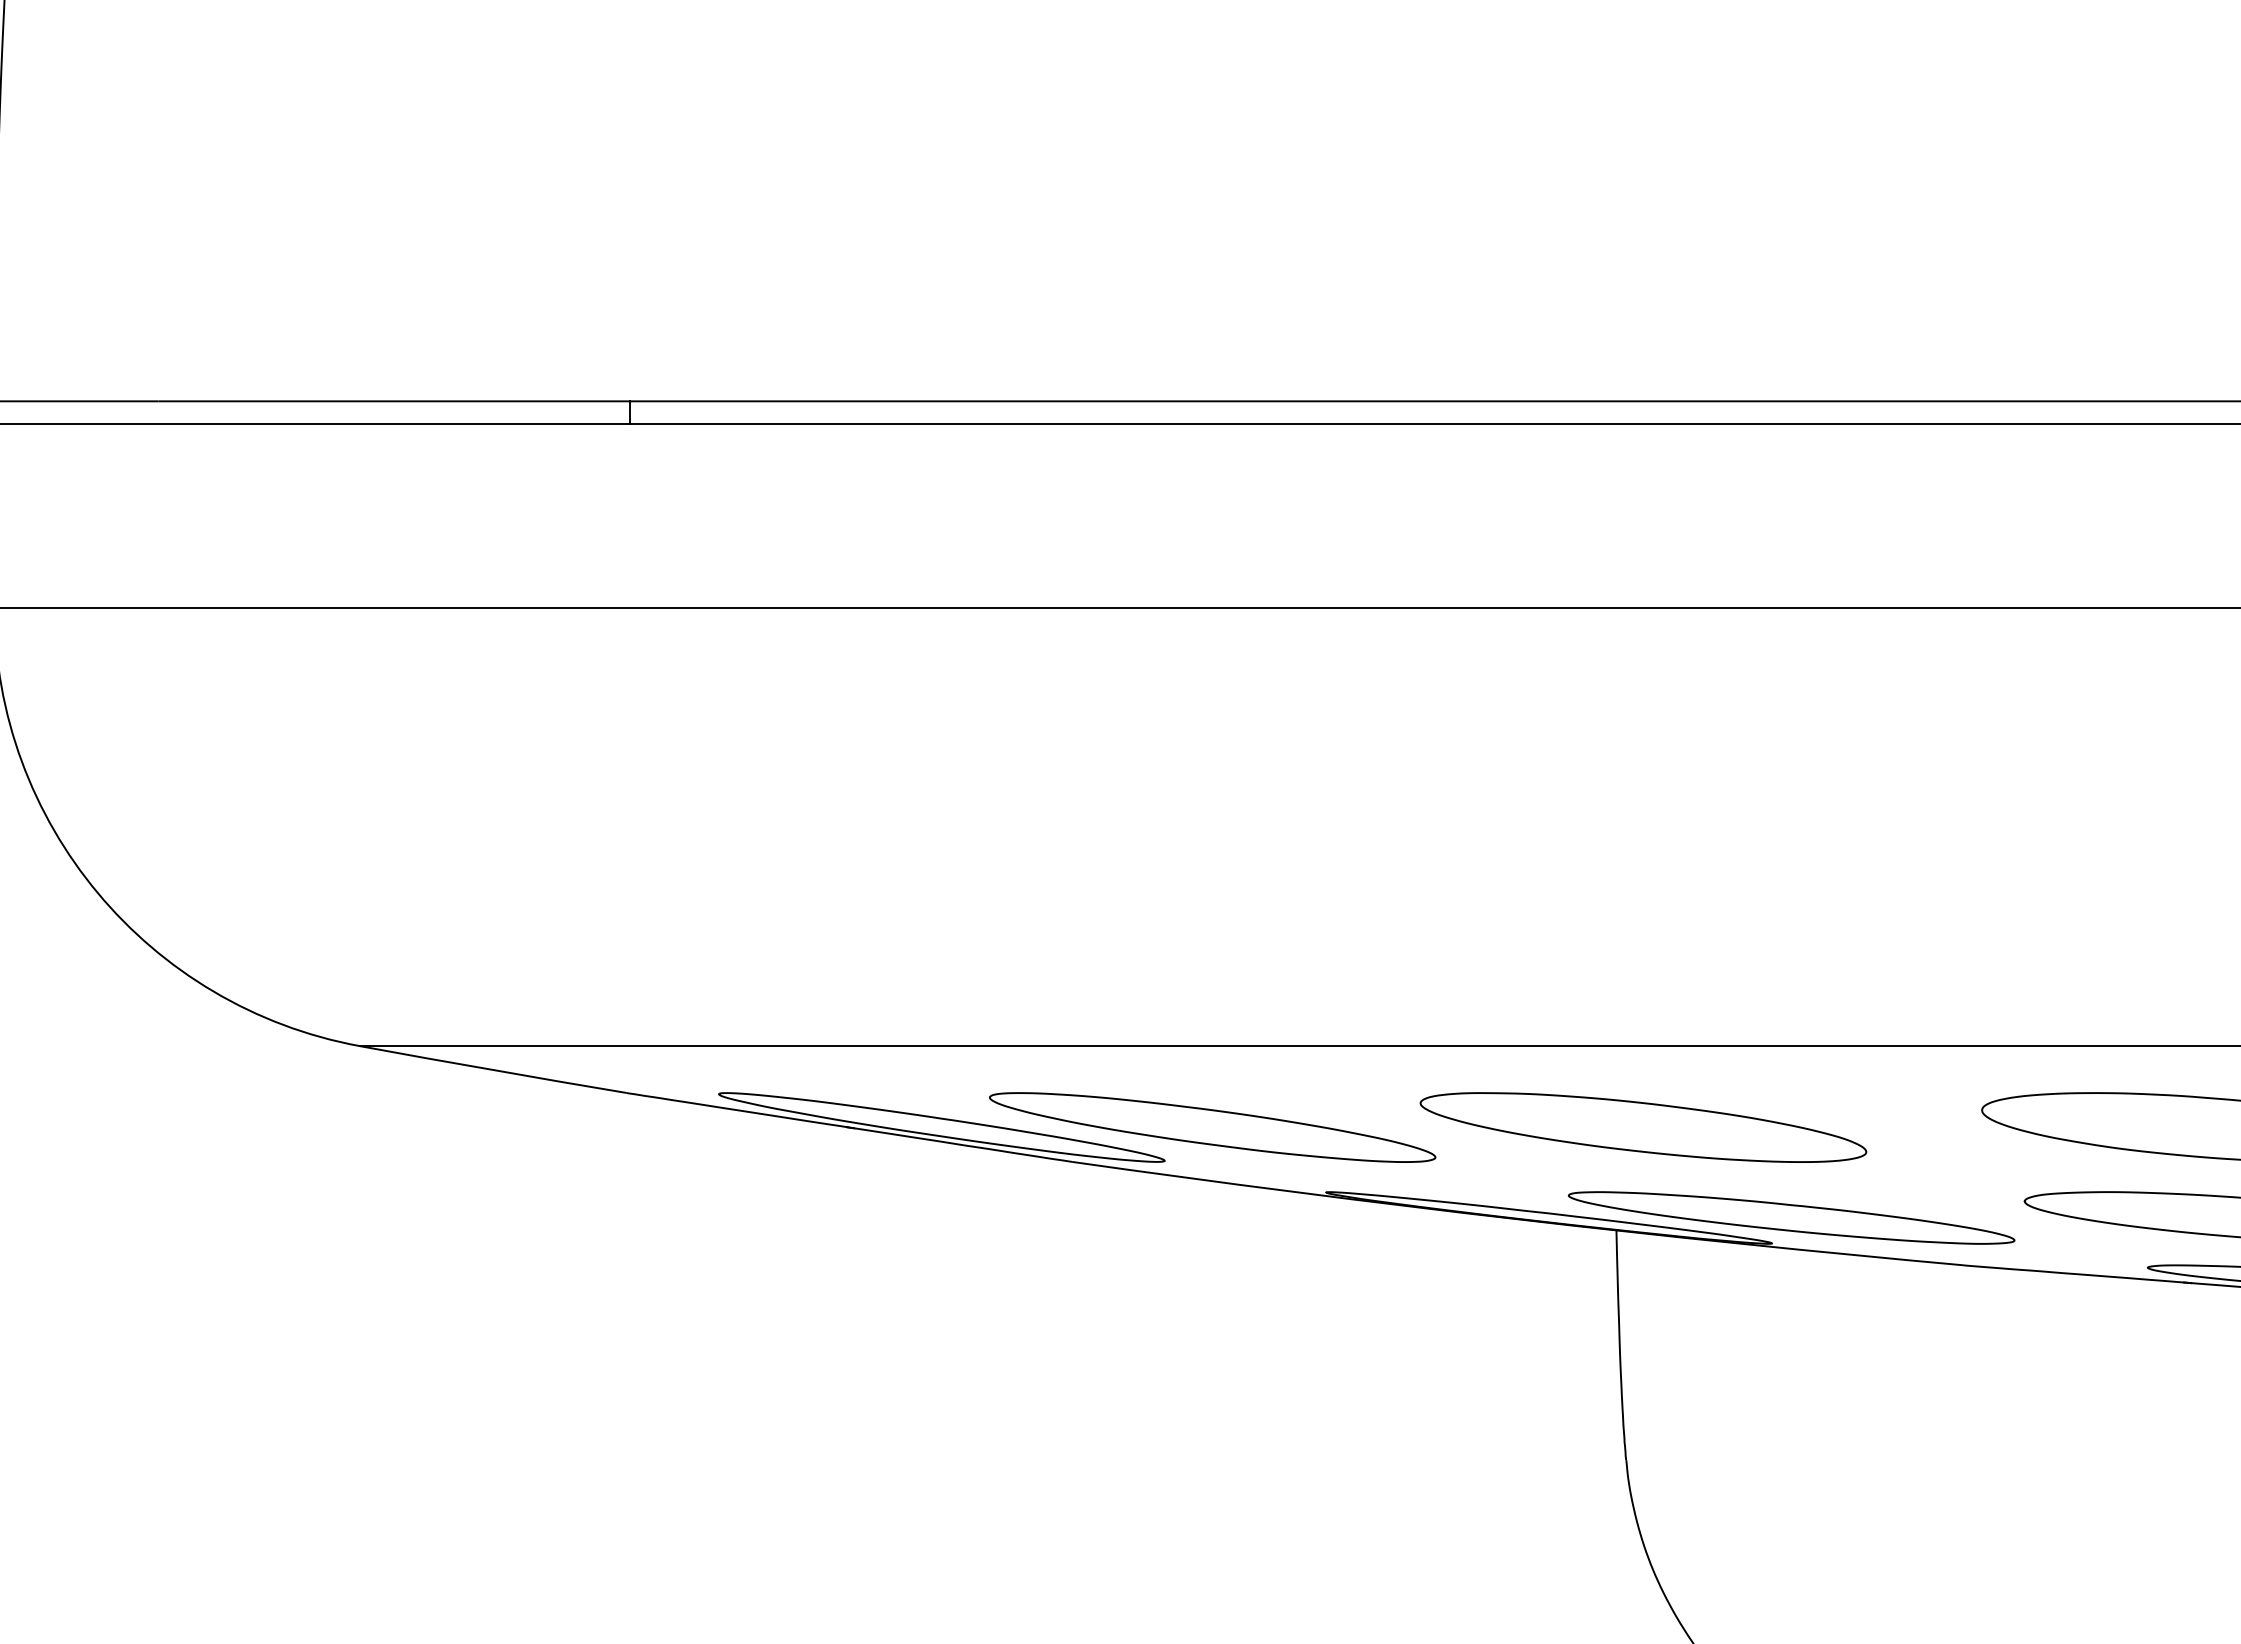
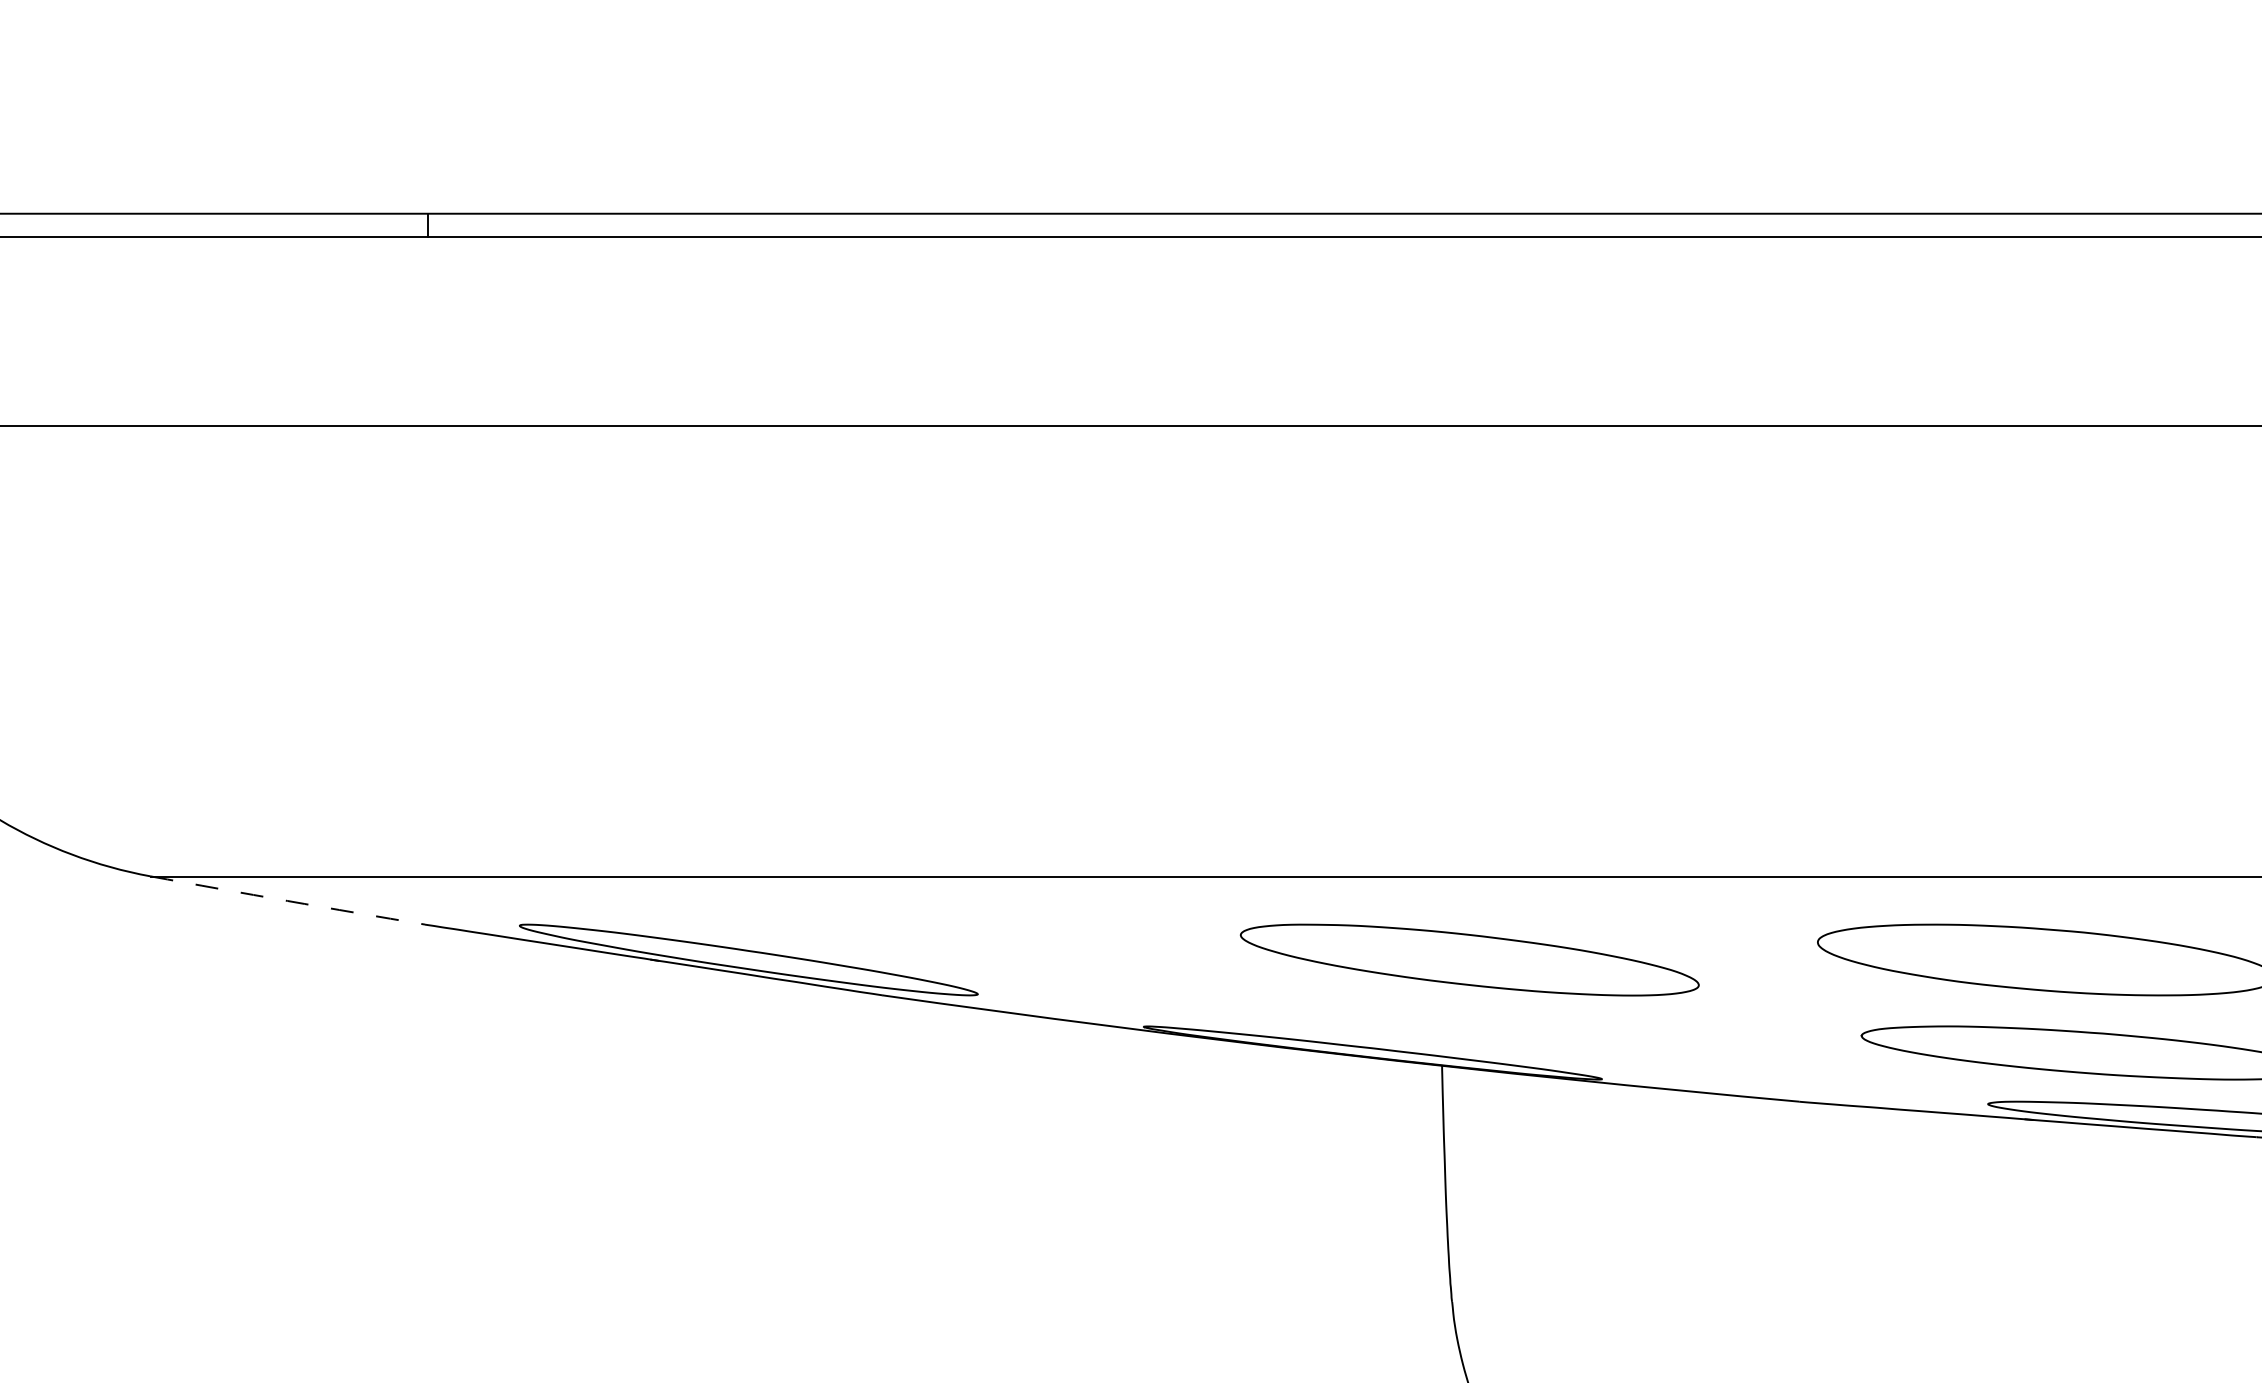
arc: (493, 1070) -> (288, 901), solid -> dashed
part: (1212, 1127) -> (1026, 960), removed
part: (1791, 1217) -> (1621, 1052), removed

